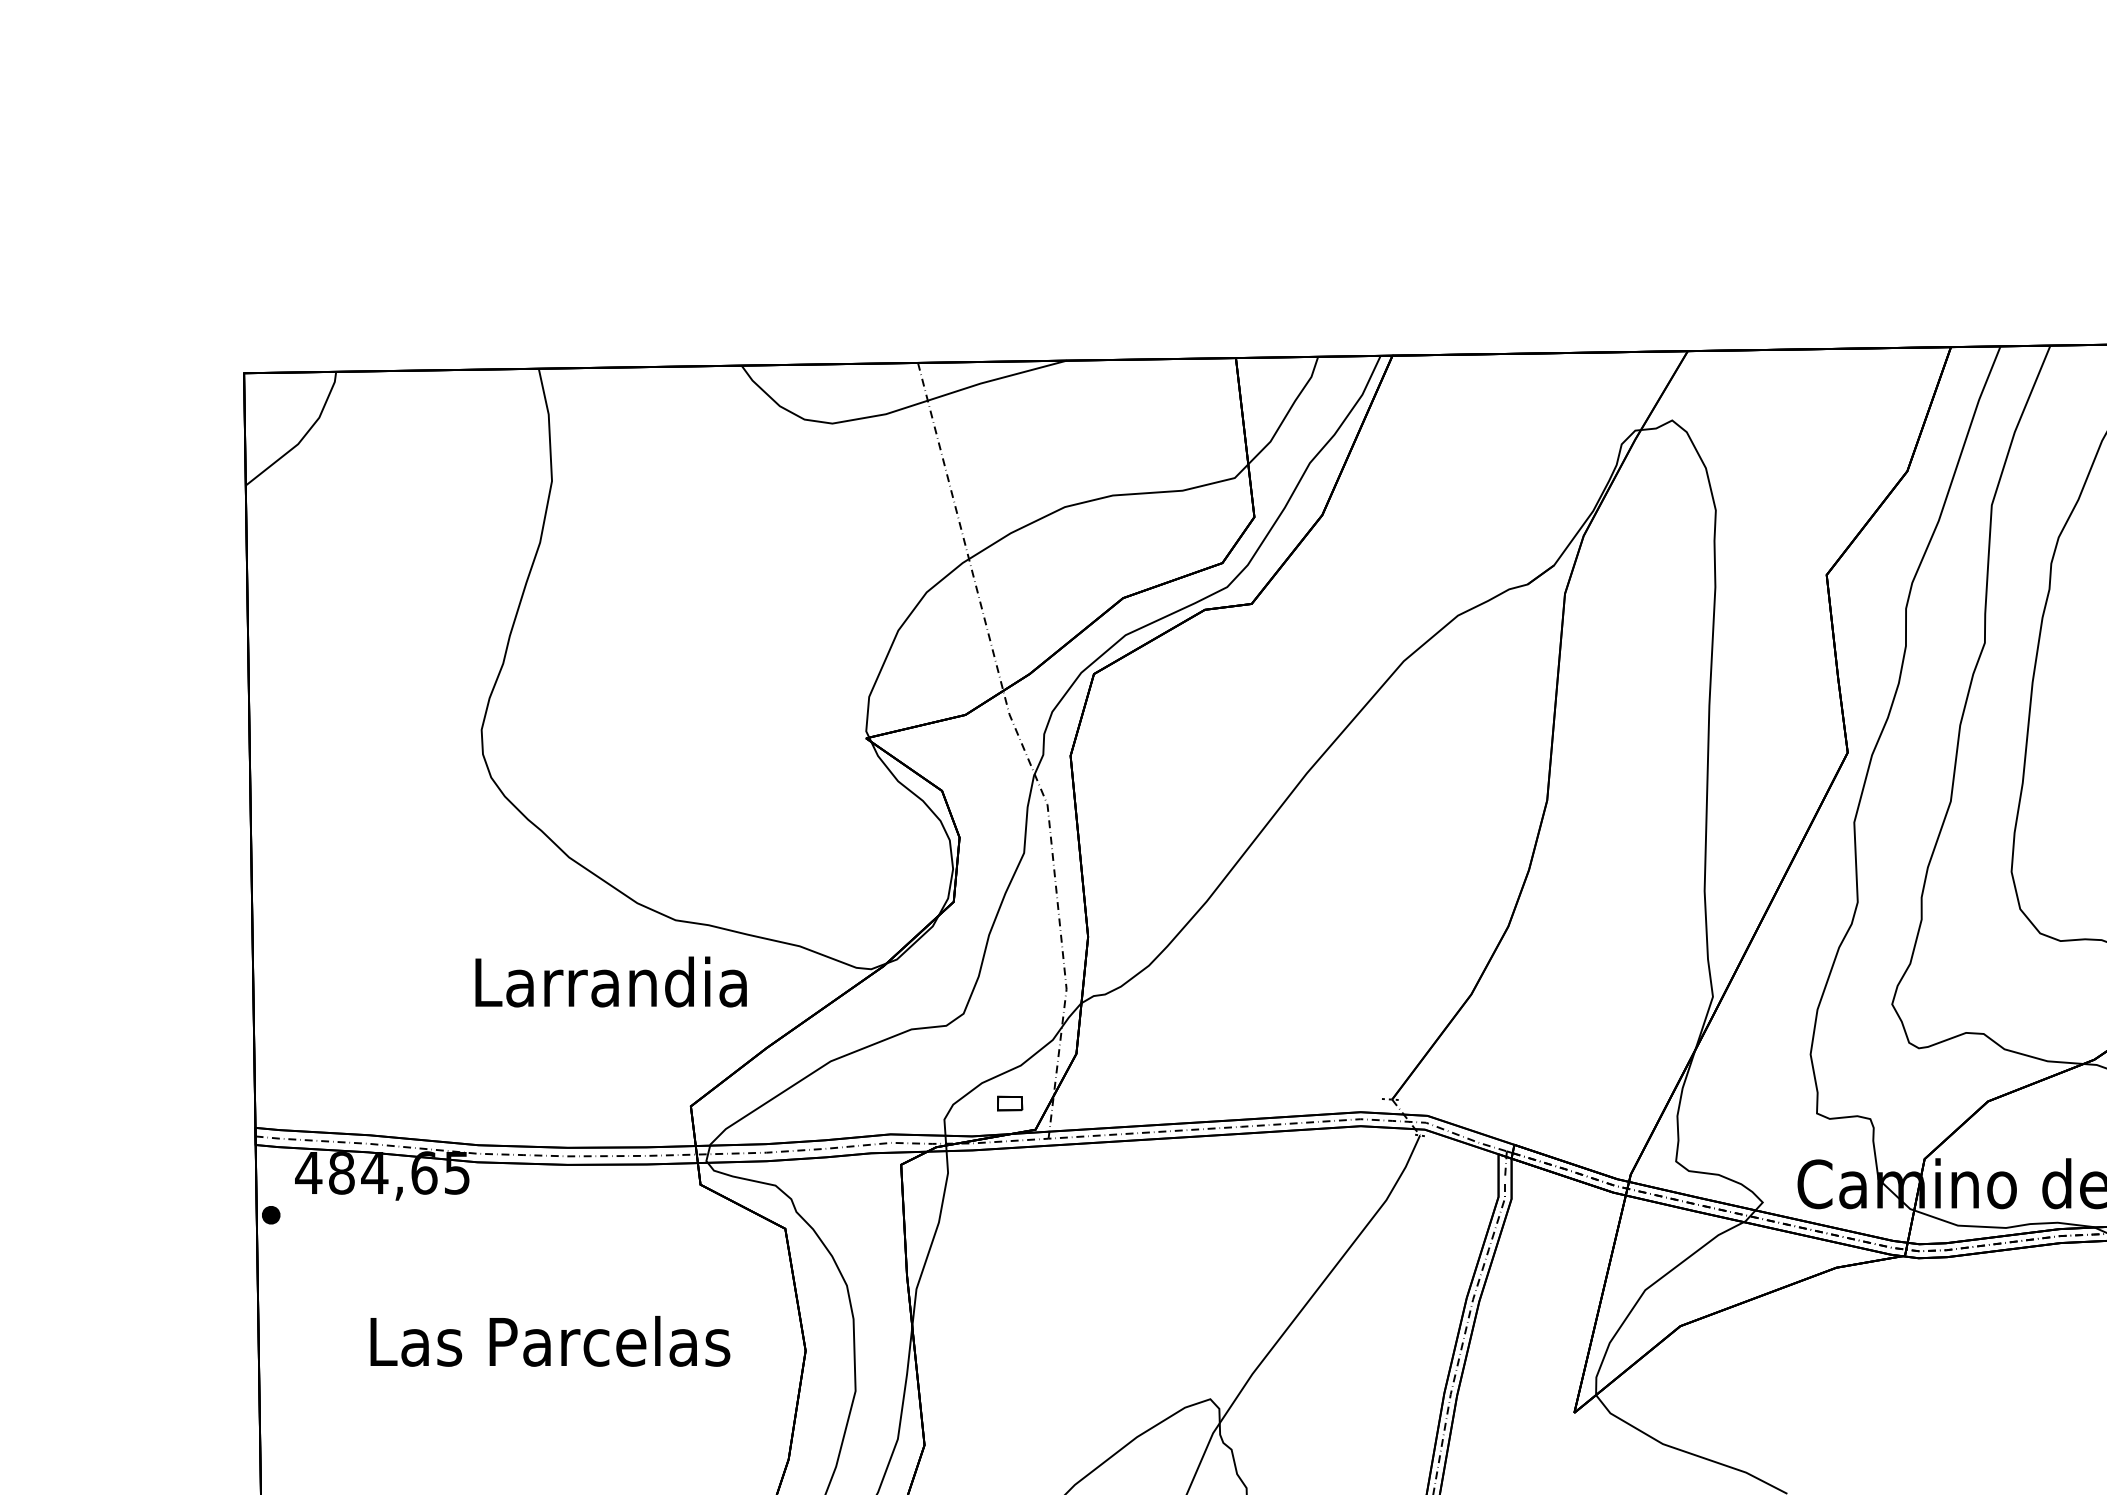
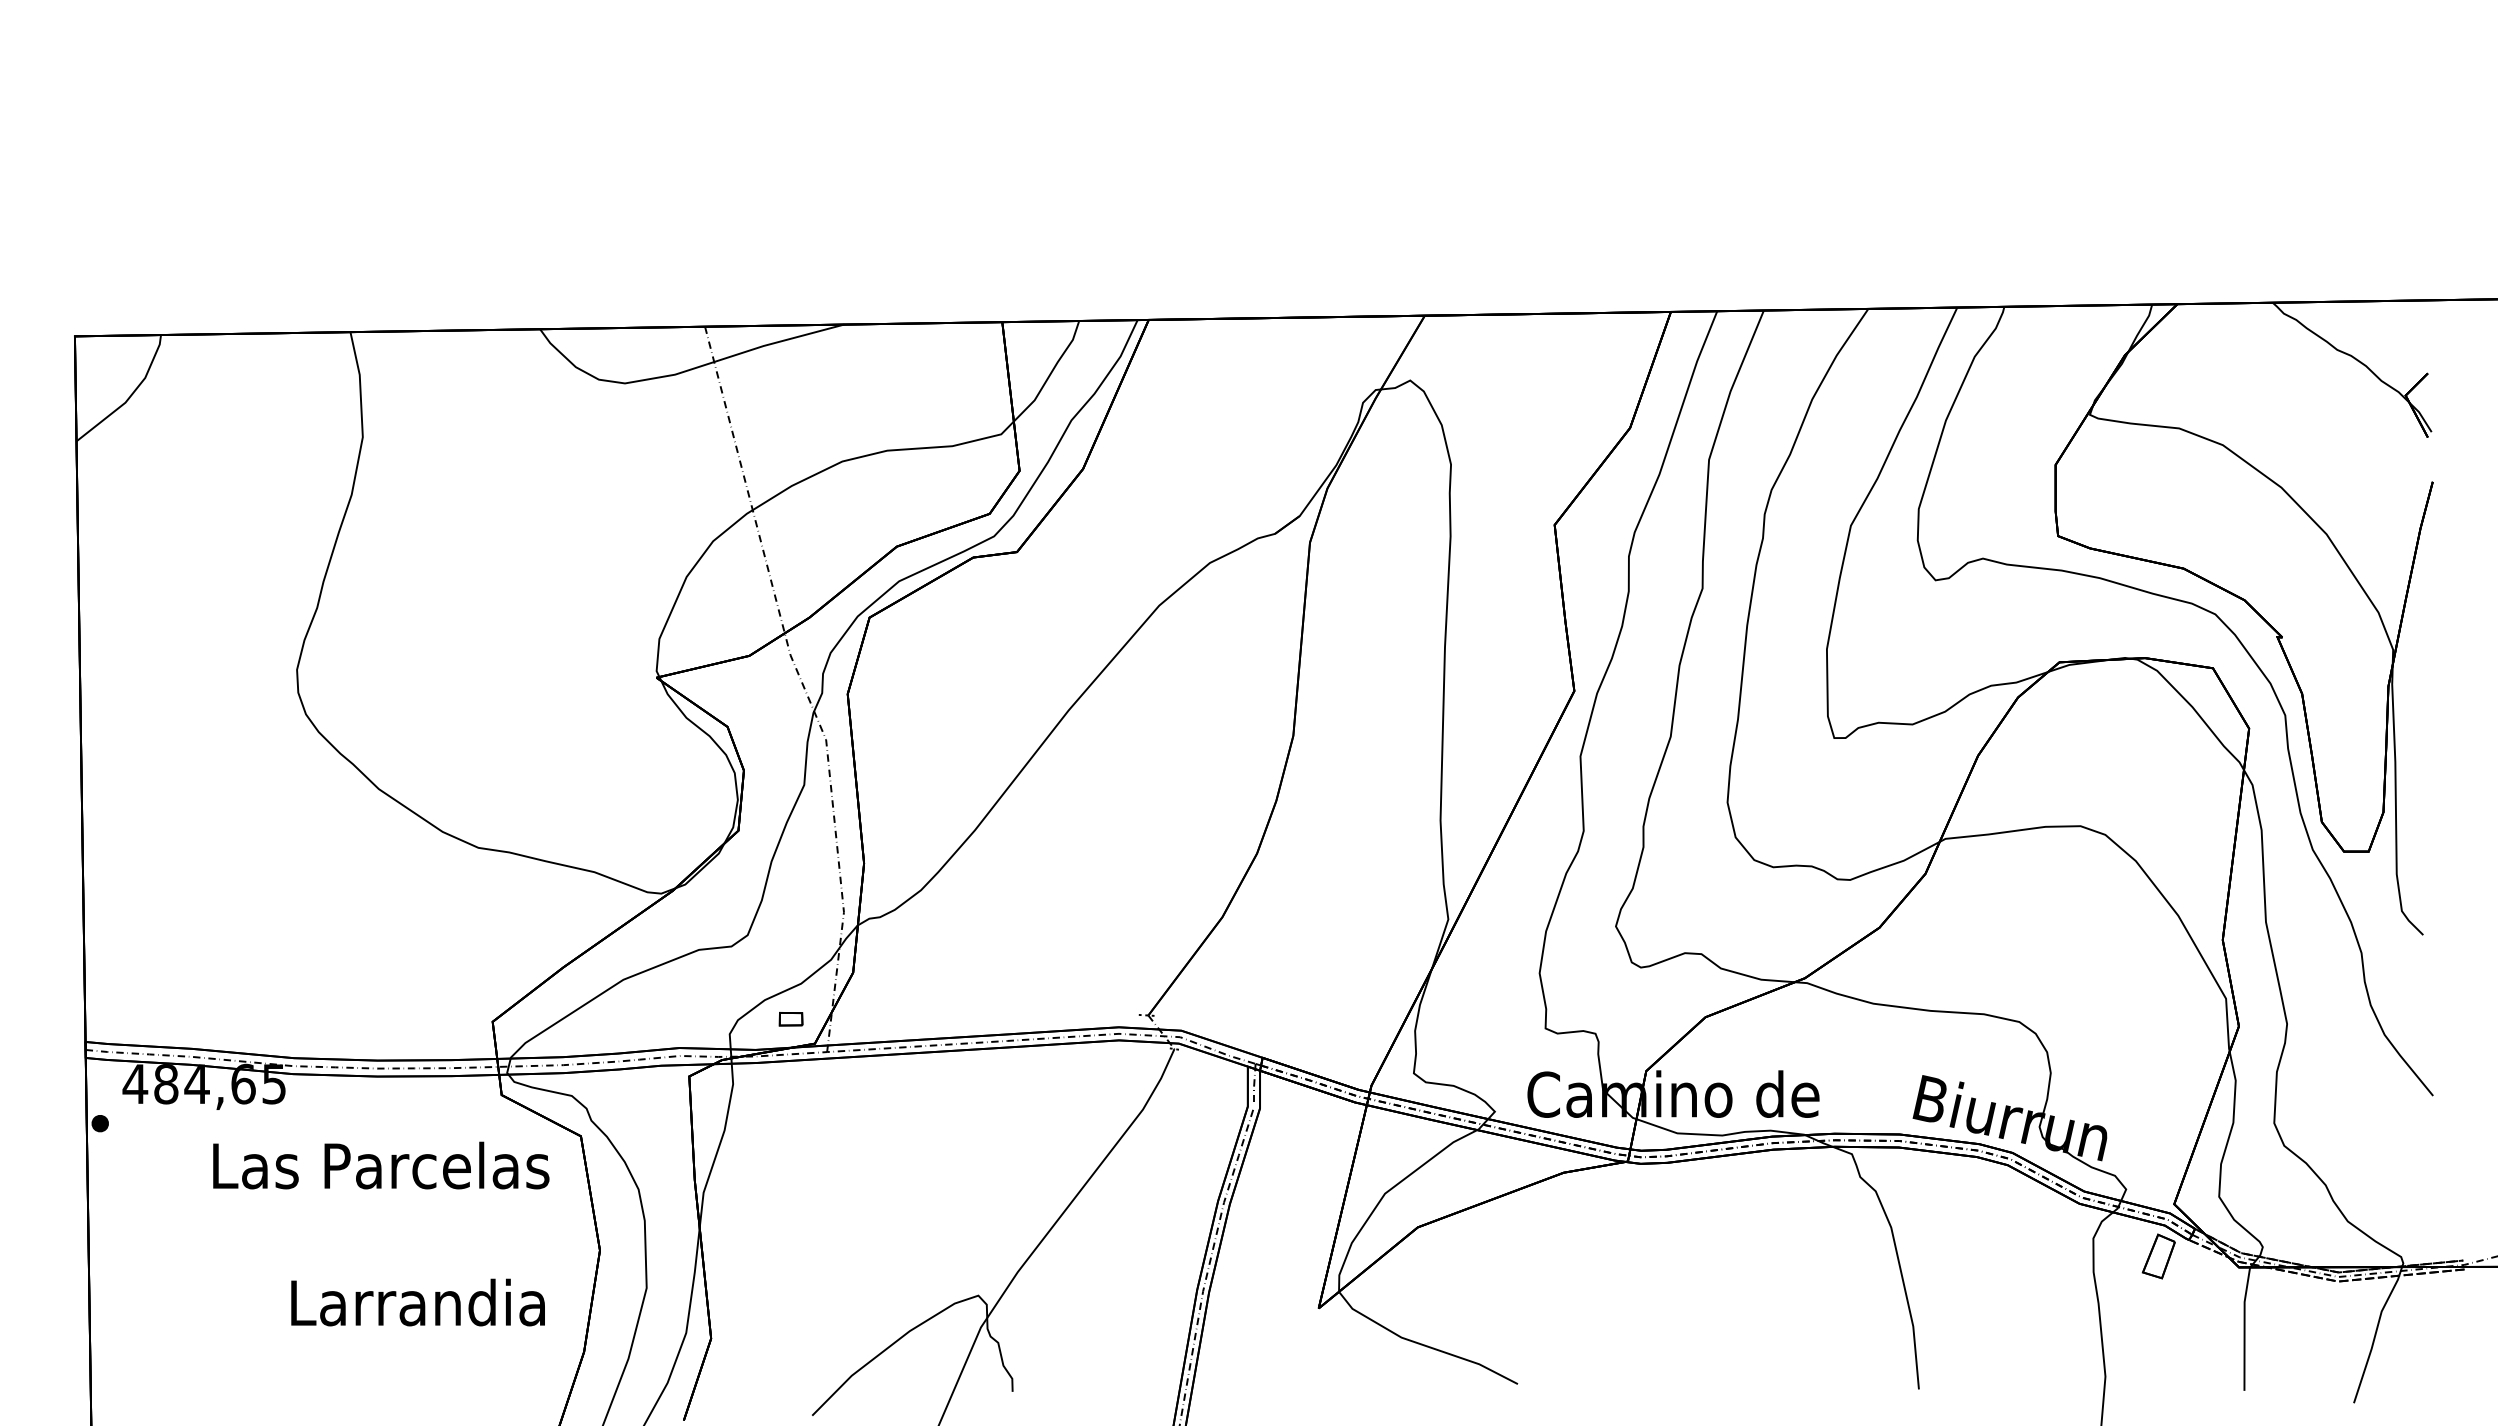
text: (610, 981) -> (417, 1302), moved
text: (550, 1341) -> (381, 1165), moved

